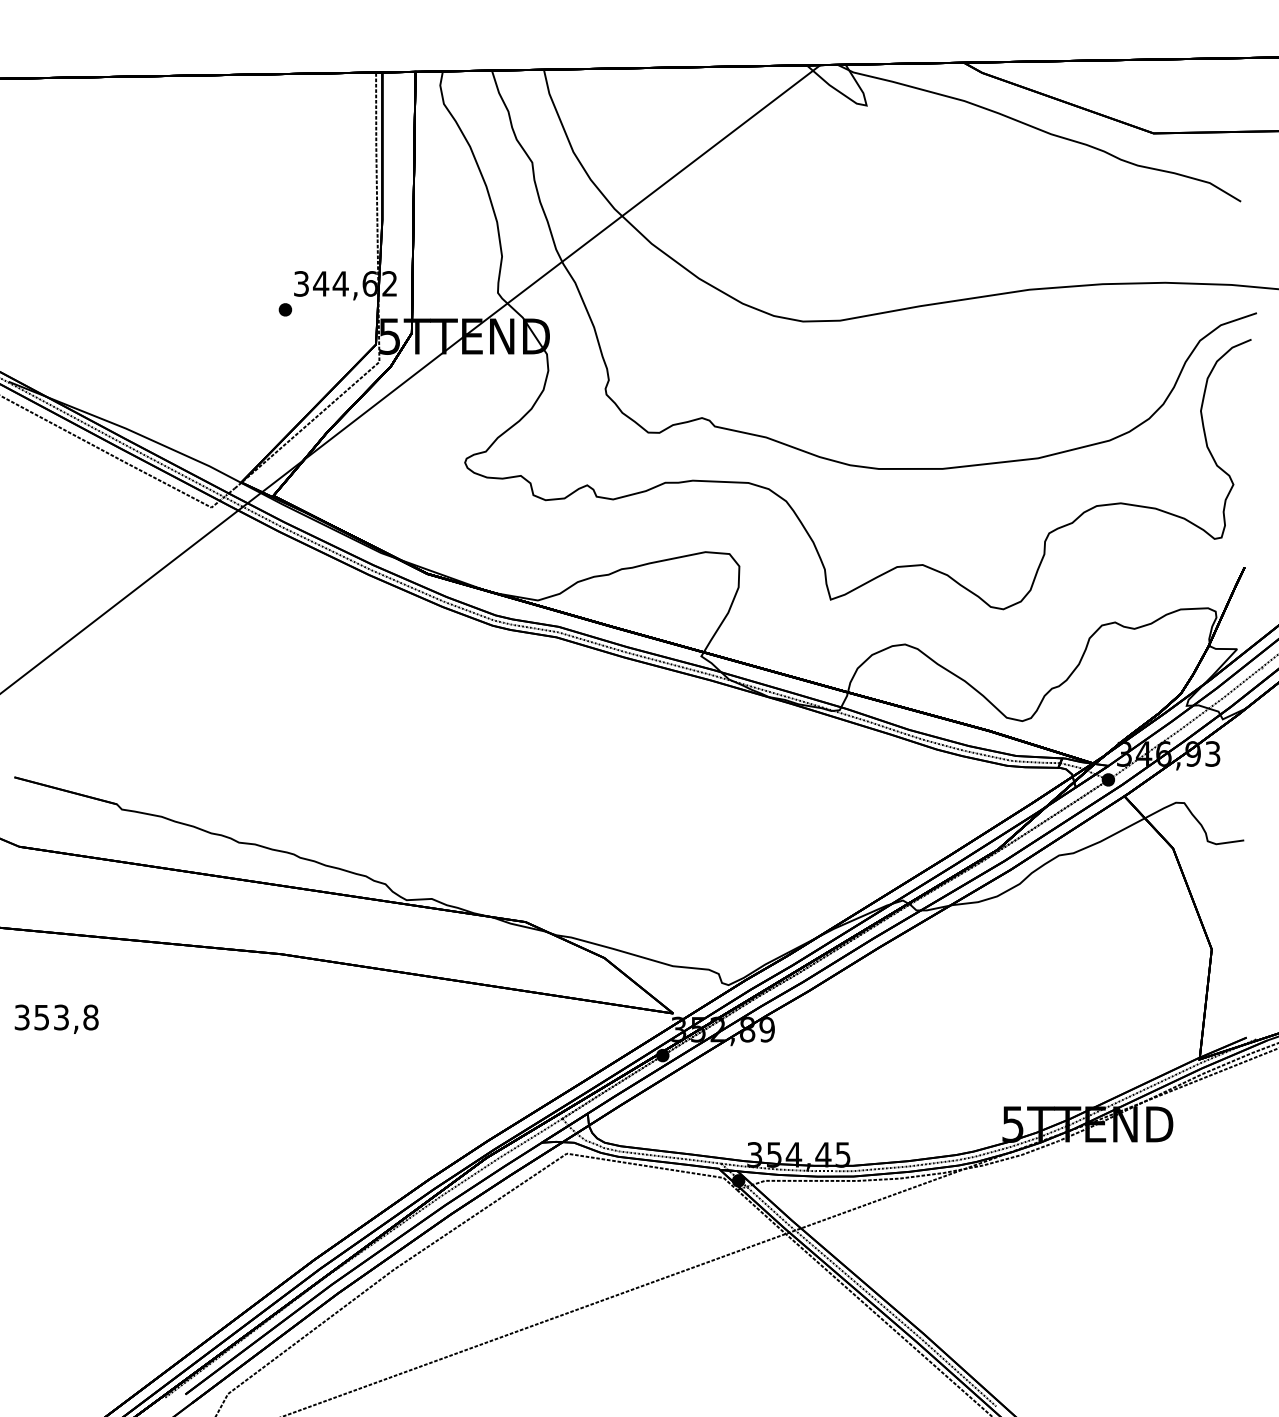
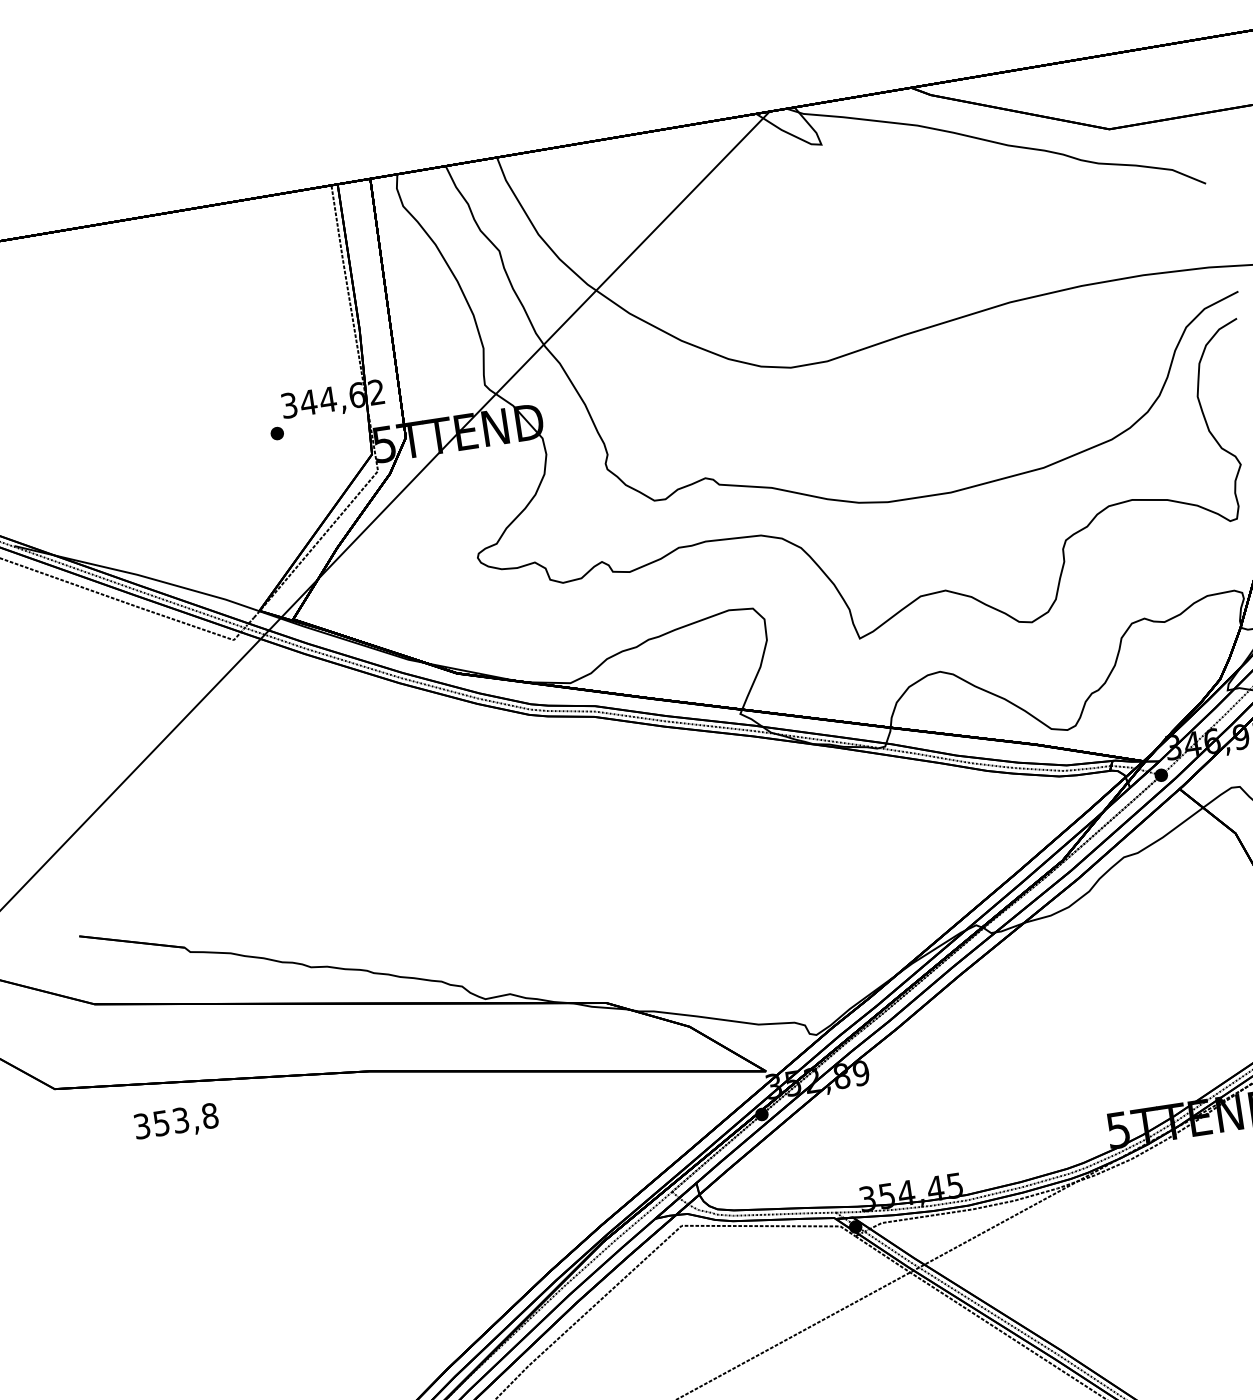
text: (56, 1018) -> (176, 1122), moved

